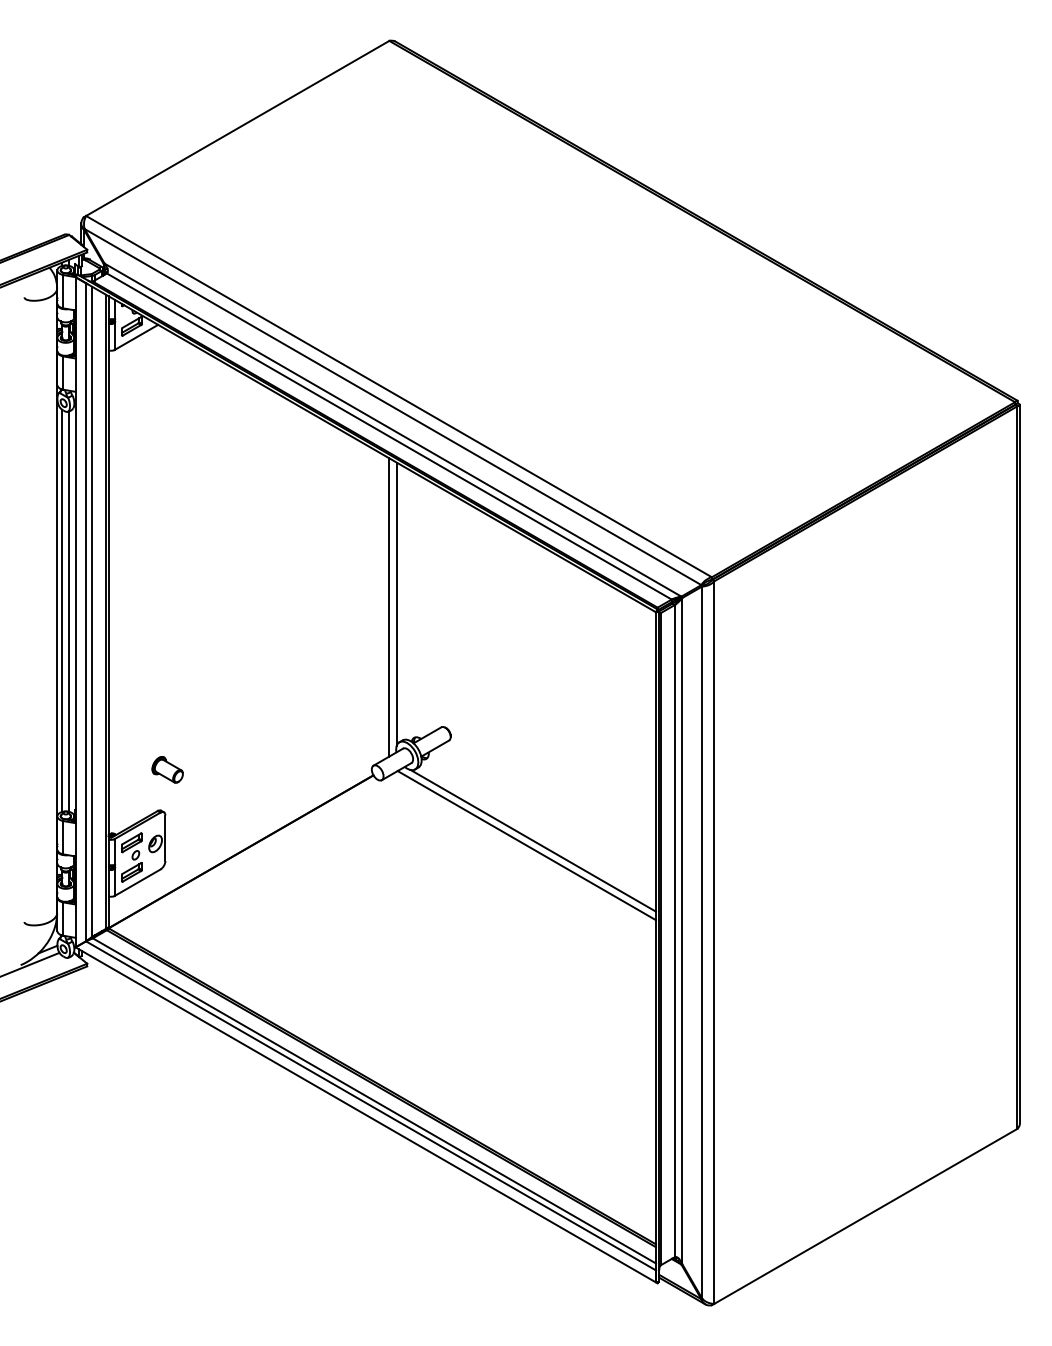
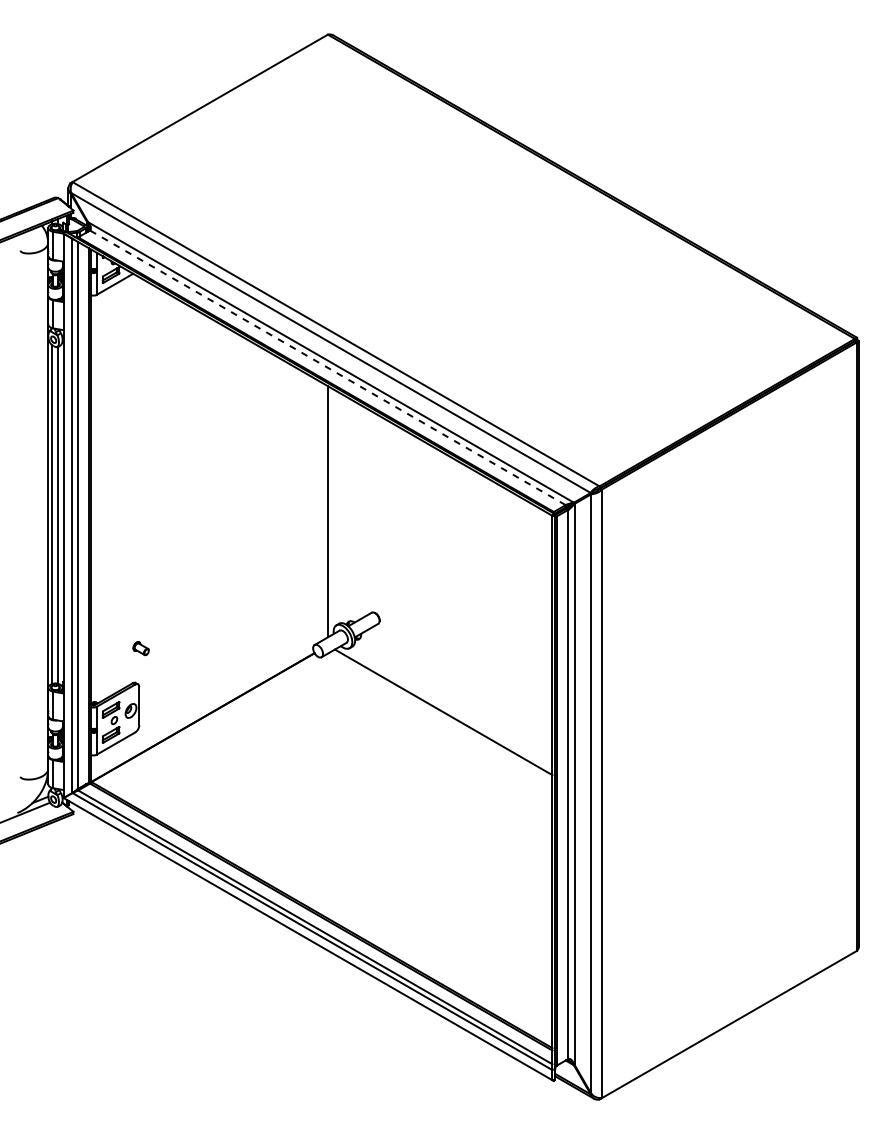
line: (388, 436) -> (327, 367), solid -> dashed
line: (396, 603) -> (333, 508), removed
part: (167, 769) -> (141, 648), size x0.6
line: (532, 840) -> (448, 708), removed

